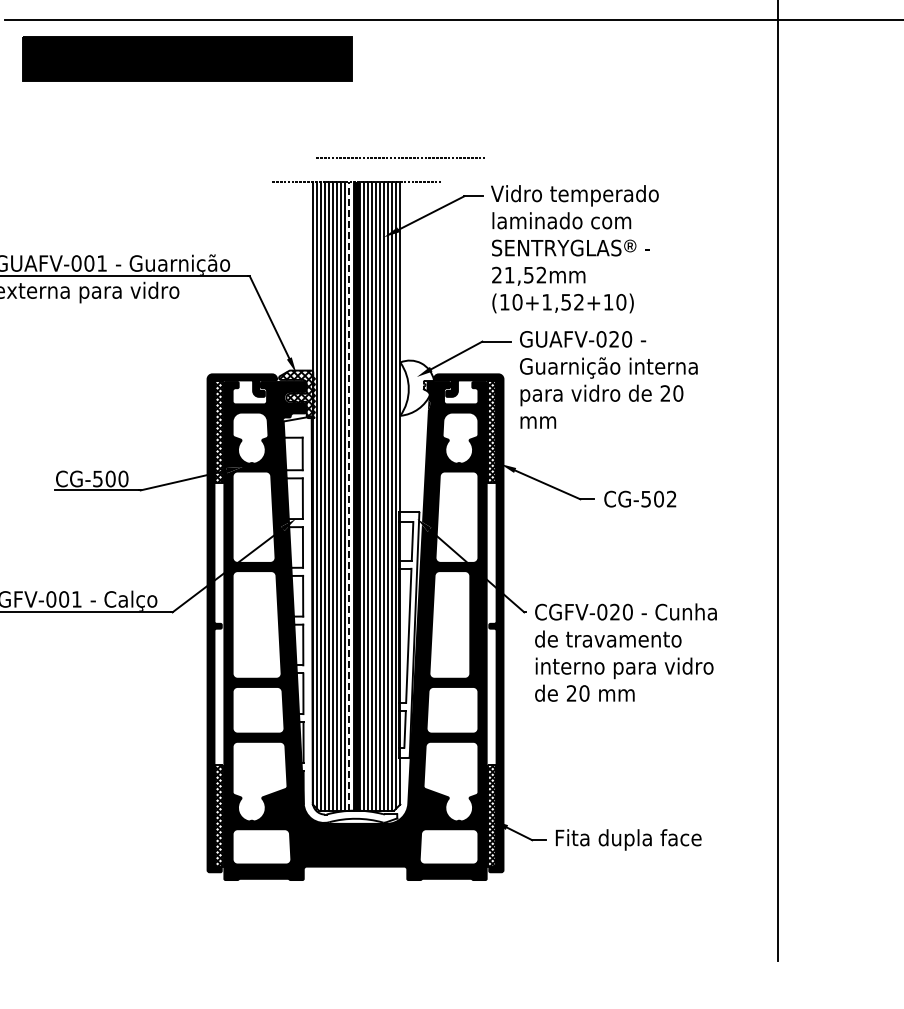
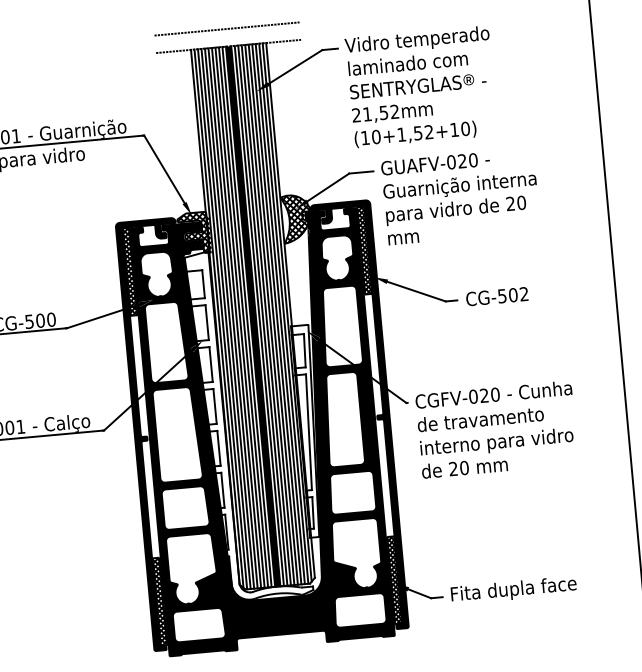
line: (399, 157) -> (226, 28), moved
hatch: (417, 387) -> (297, 218), added
line: (349, 495) -> (247, 316), dashed -> solid

